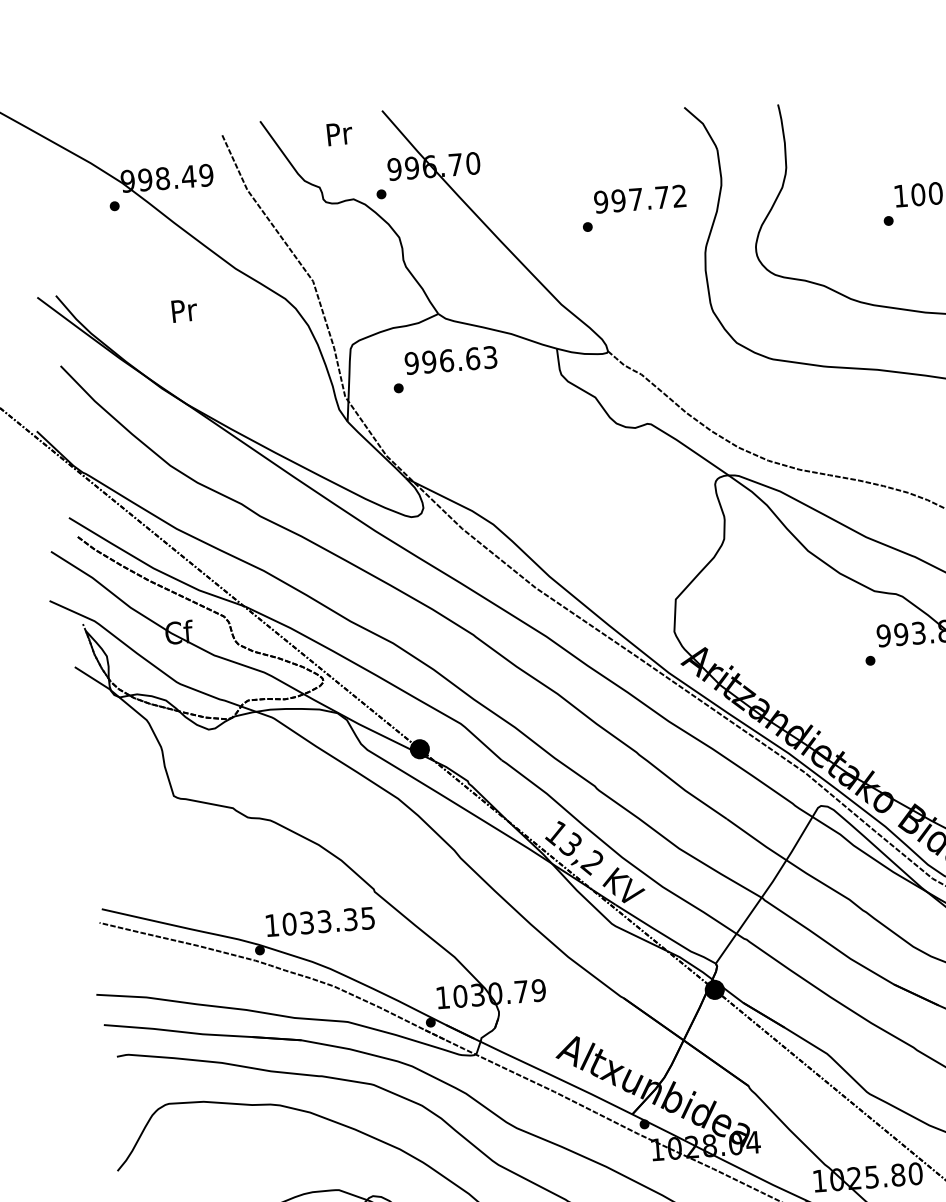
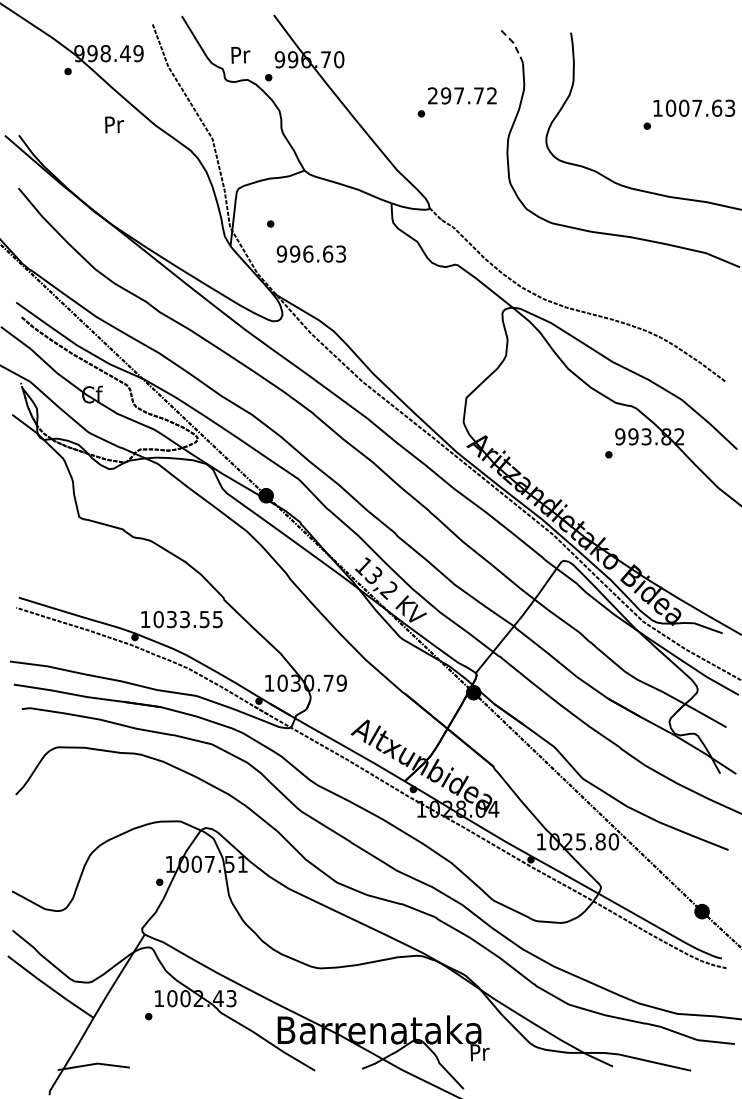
line: (704, 125) -> (514, 44), solid -> dashed
text: (339, 134) -> (240, 55), moved
text: (600, 201) -> (432, 95), 997.72 -> 297.72
text: (184, 310) -> (114, 124), moved
text: (451, 359) -> (311, 253), moved
text: (350, 918) -> (204, 618), 1033.35 -> 1033.55

